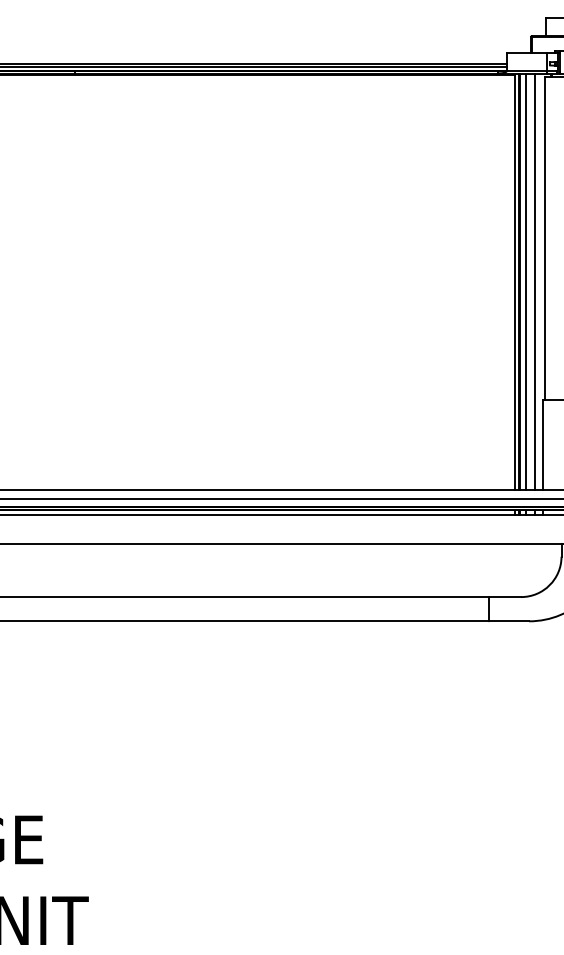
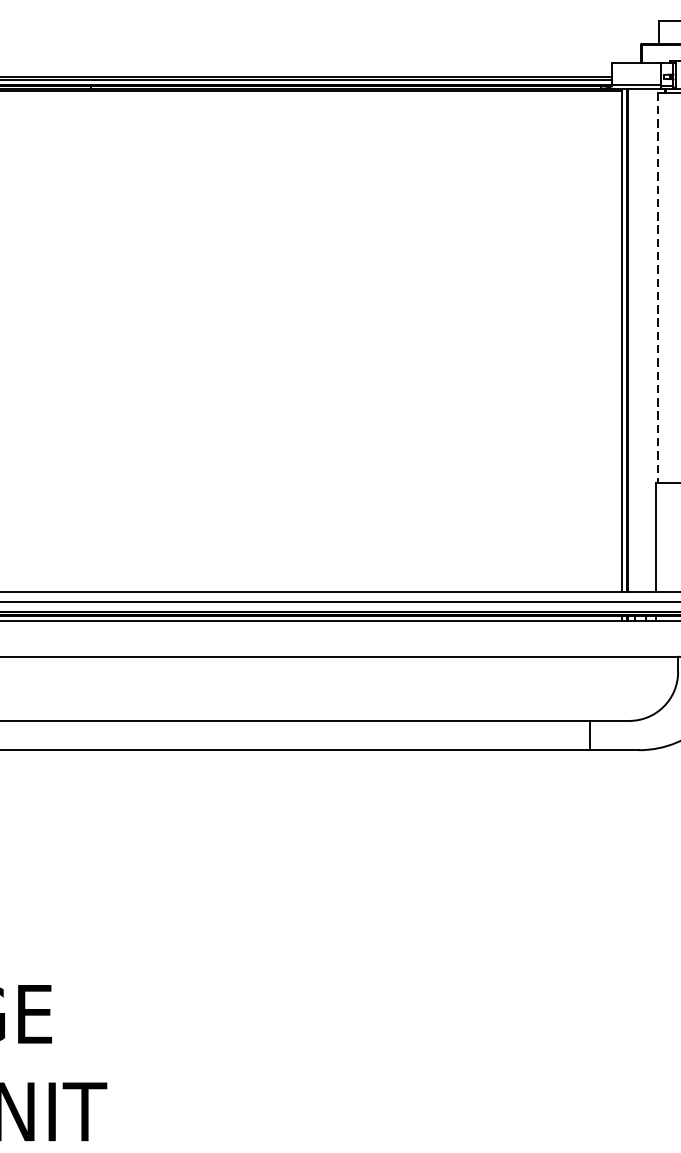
line: (545, 238) -> (658, 287), solid -> dashed
line: (525, 281) -> (634, 339), removed
line: (534, 281) -> (645, 339), removed

